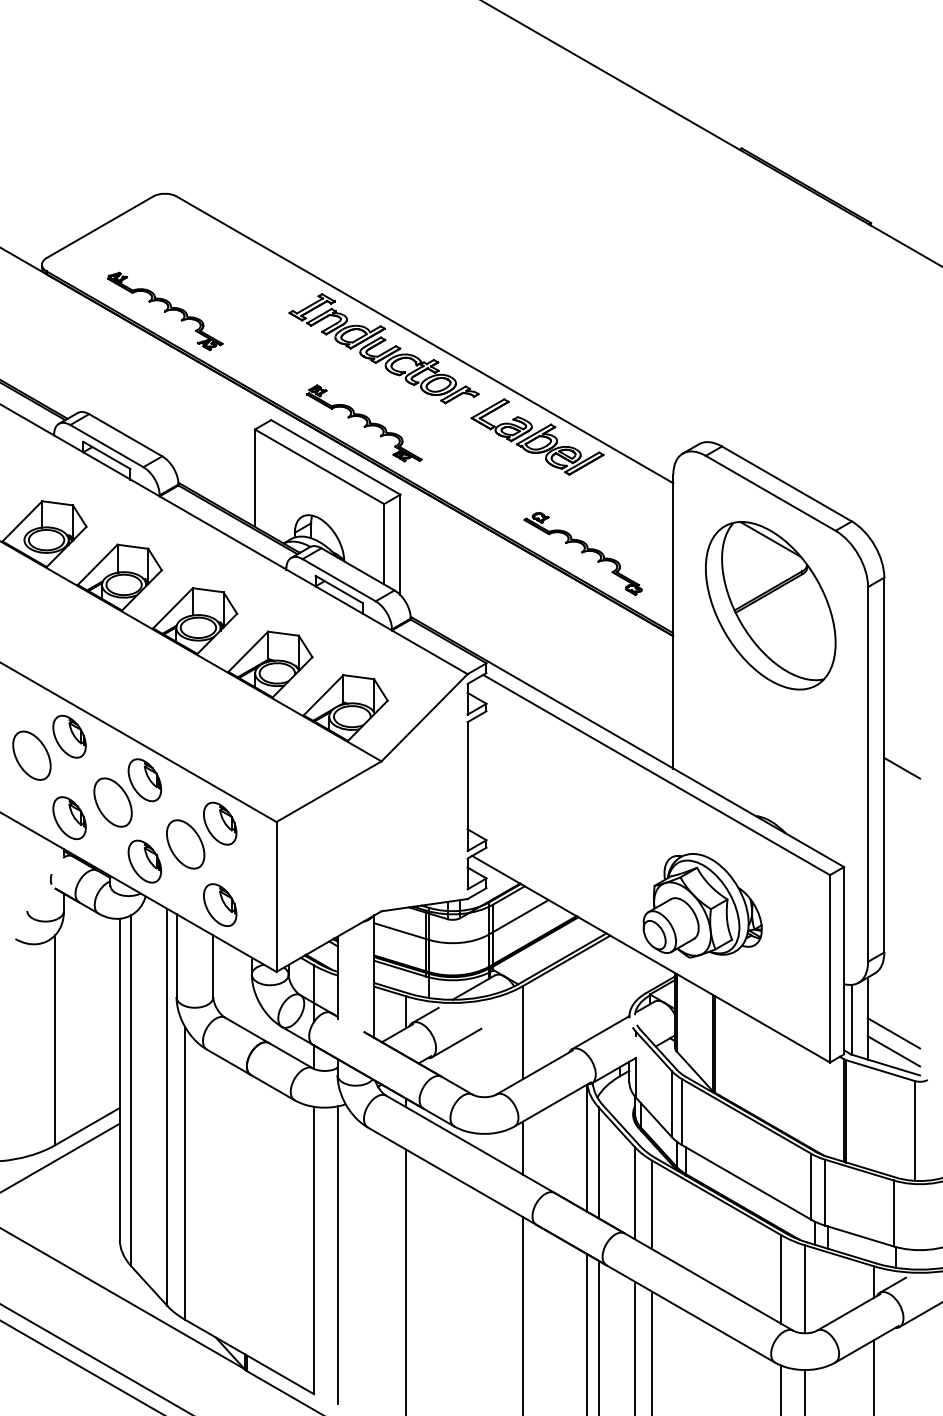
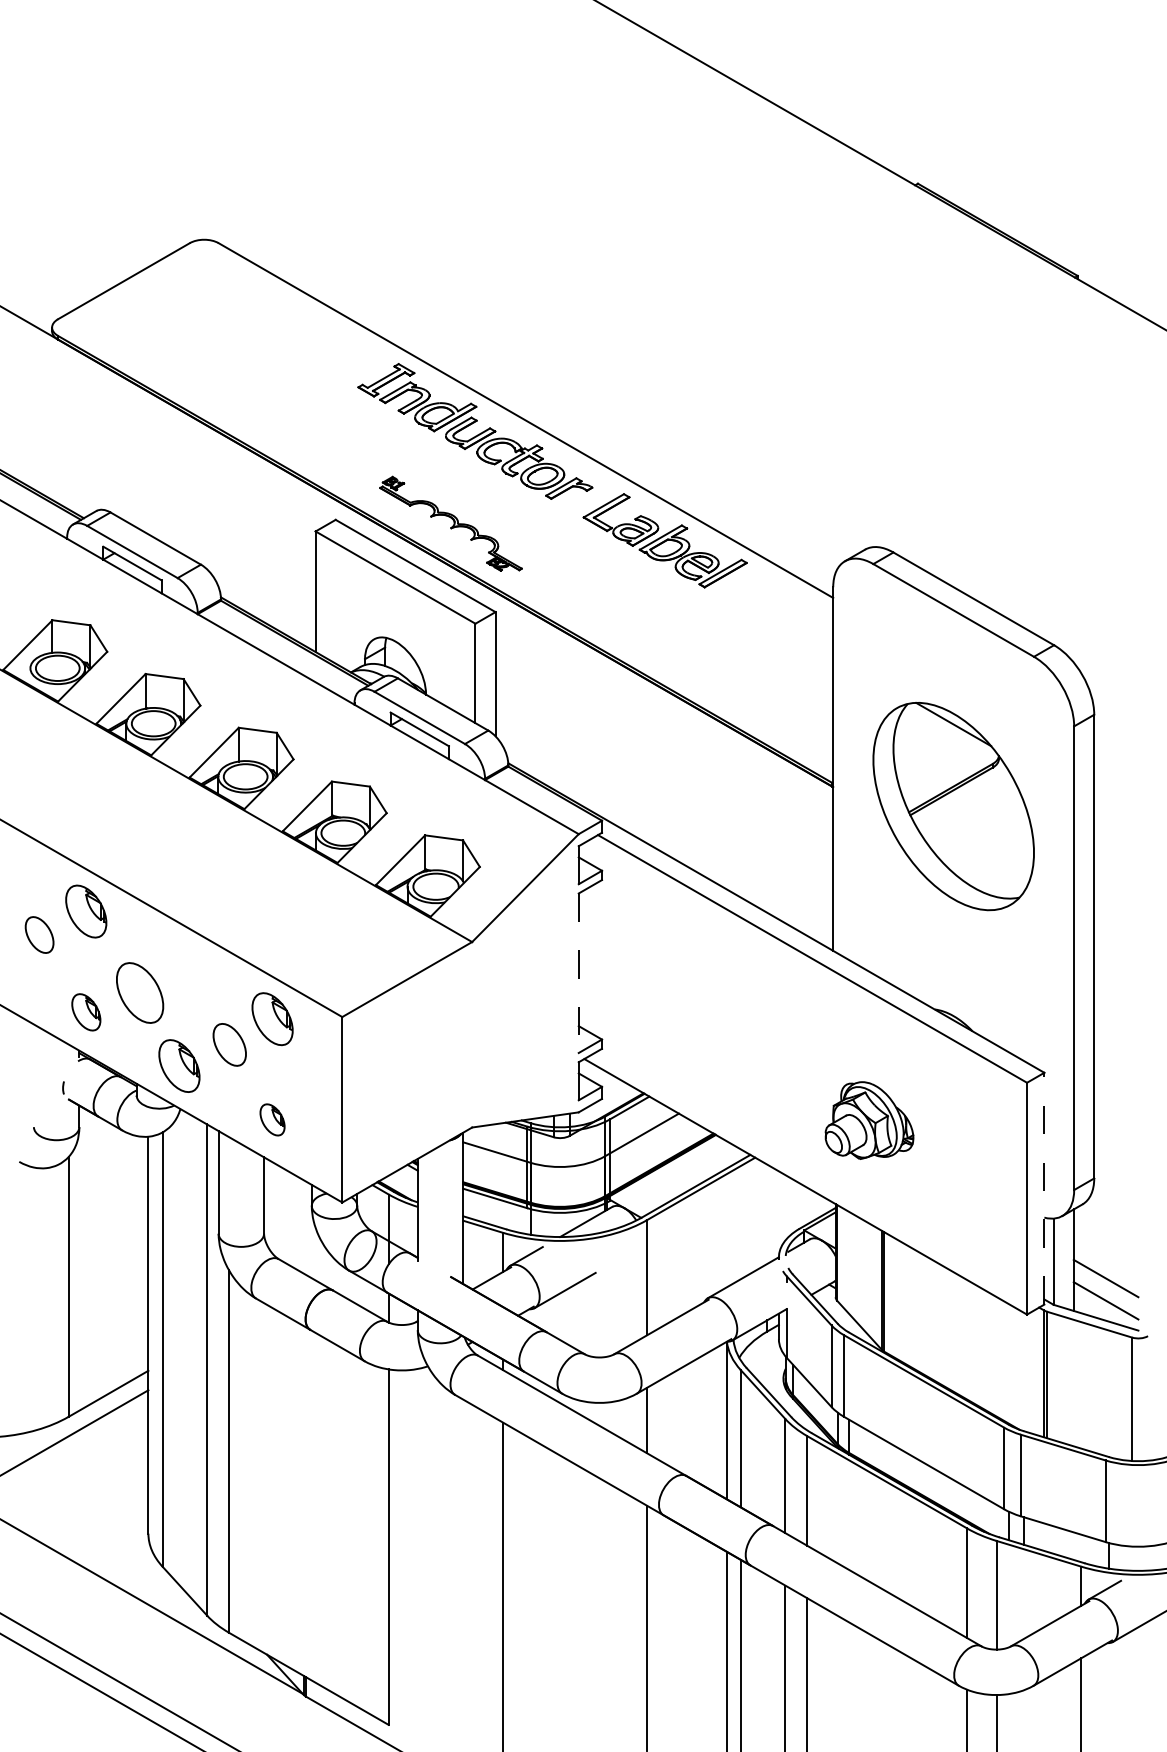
part: (165, 311) -> (204, 385), removed
part: (583, 554) -> (721, 685), removed
part: (770, 605) -> (953, 806), moved
part: (31, 755) -> (39, 934), size x0.6
line: (902, 768) -> (1116, 950), removed
part: (144, 780) -> (179, 965), removed
line: (467, 786) -> (578, 973), solid -> dashed
part: (69, 818) -> (86, 1012), size x0.7
part: (185, 844) -> (229, 1044), size x0.7
part: (220, 904) -> (272, 1119), size x0.6
part: (702, 905) -> (869, 1120), size x0.6
line: (844, 960) -> (1044, 1188), solid -> dashed
line: (338, 1254) -> (418, 1552), removed

